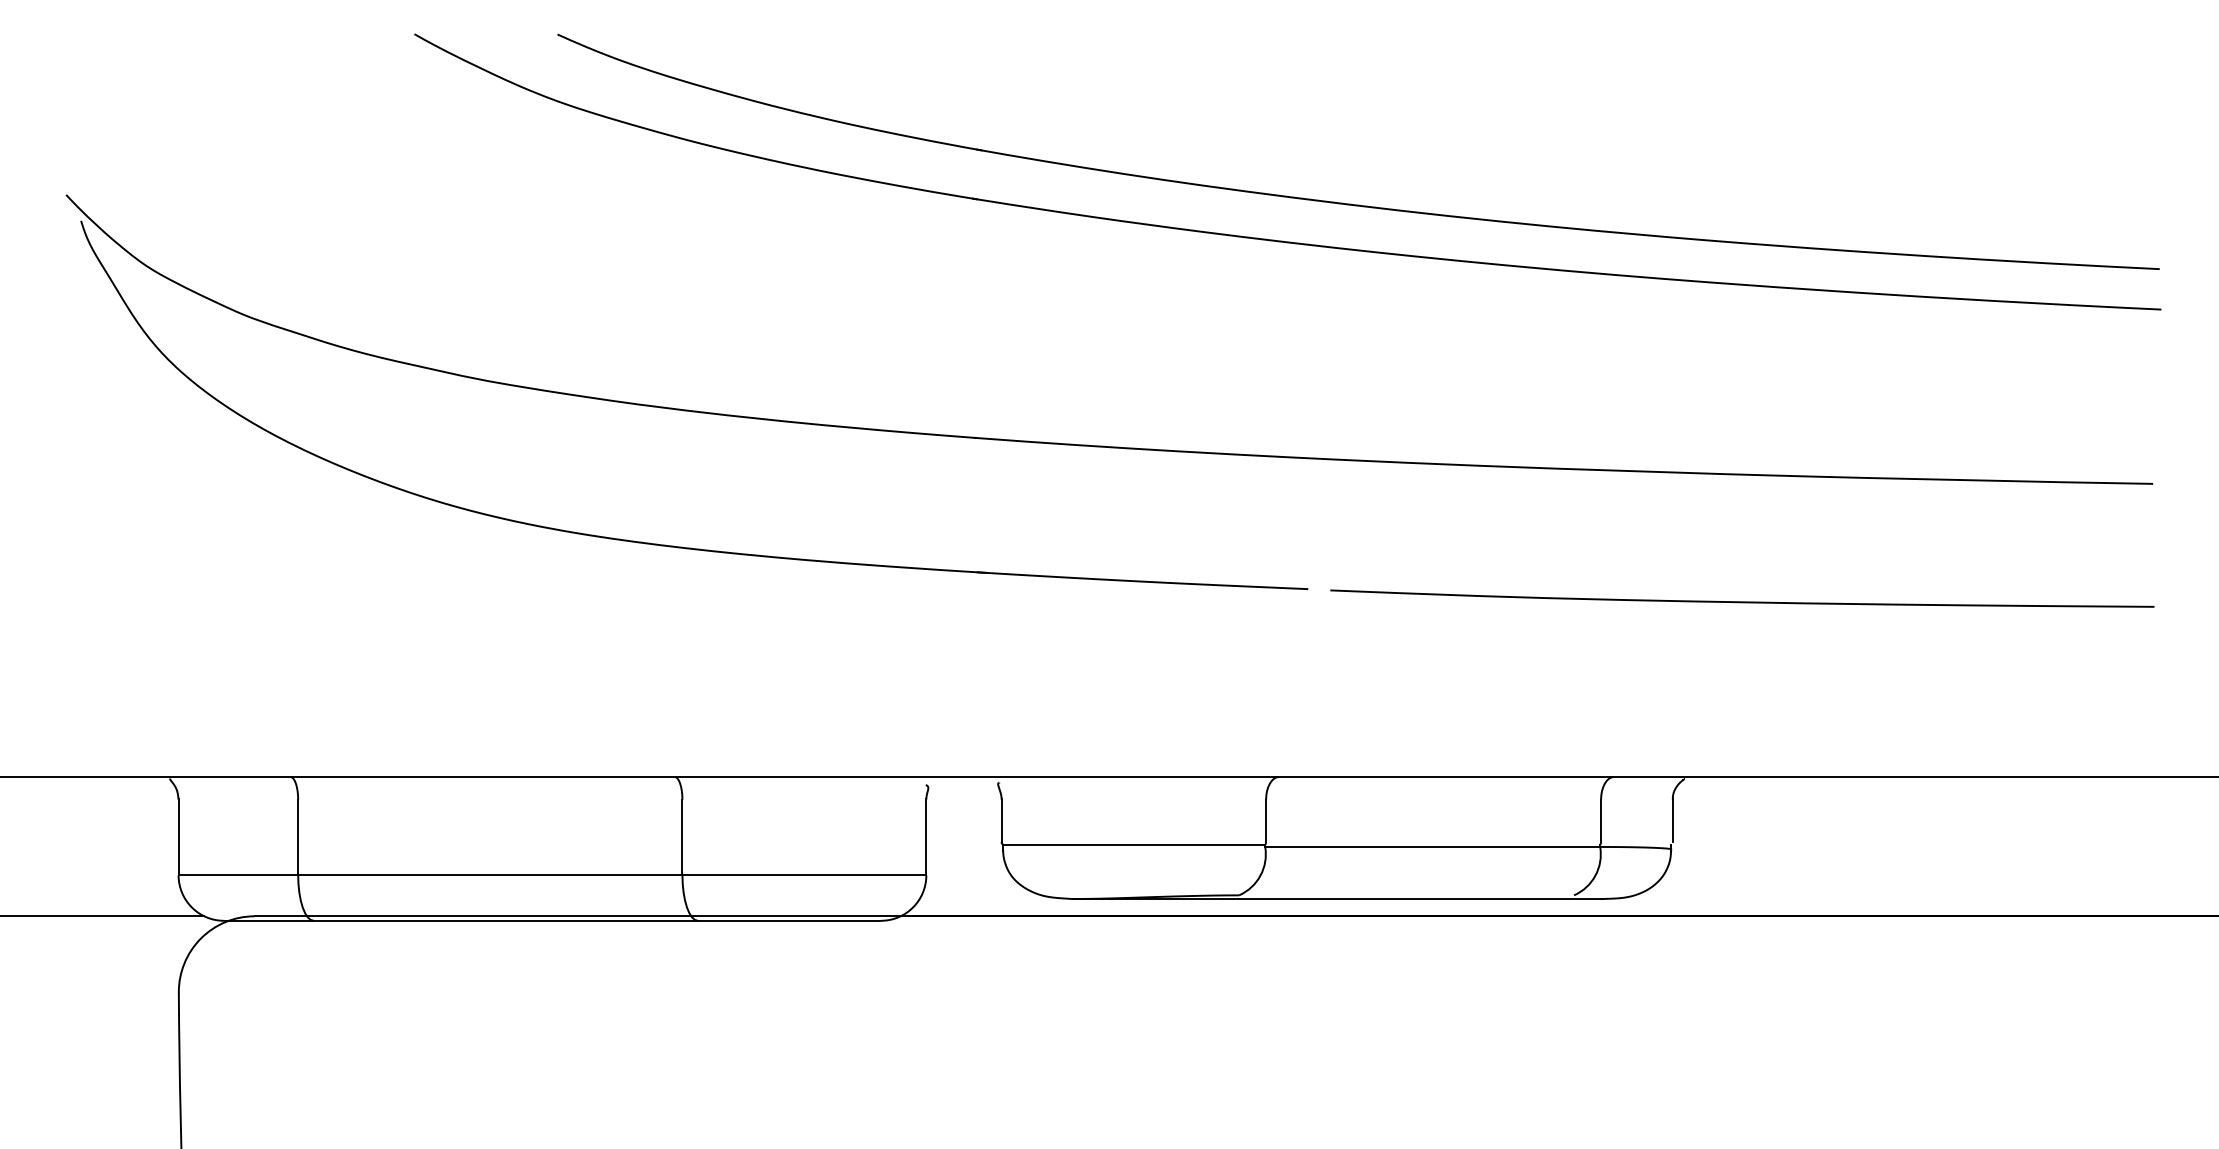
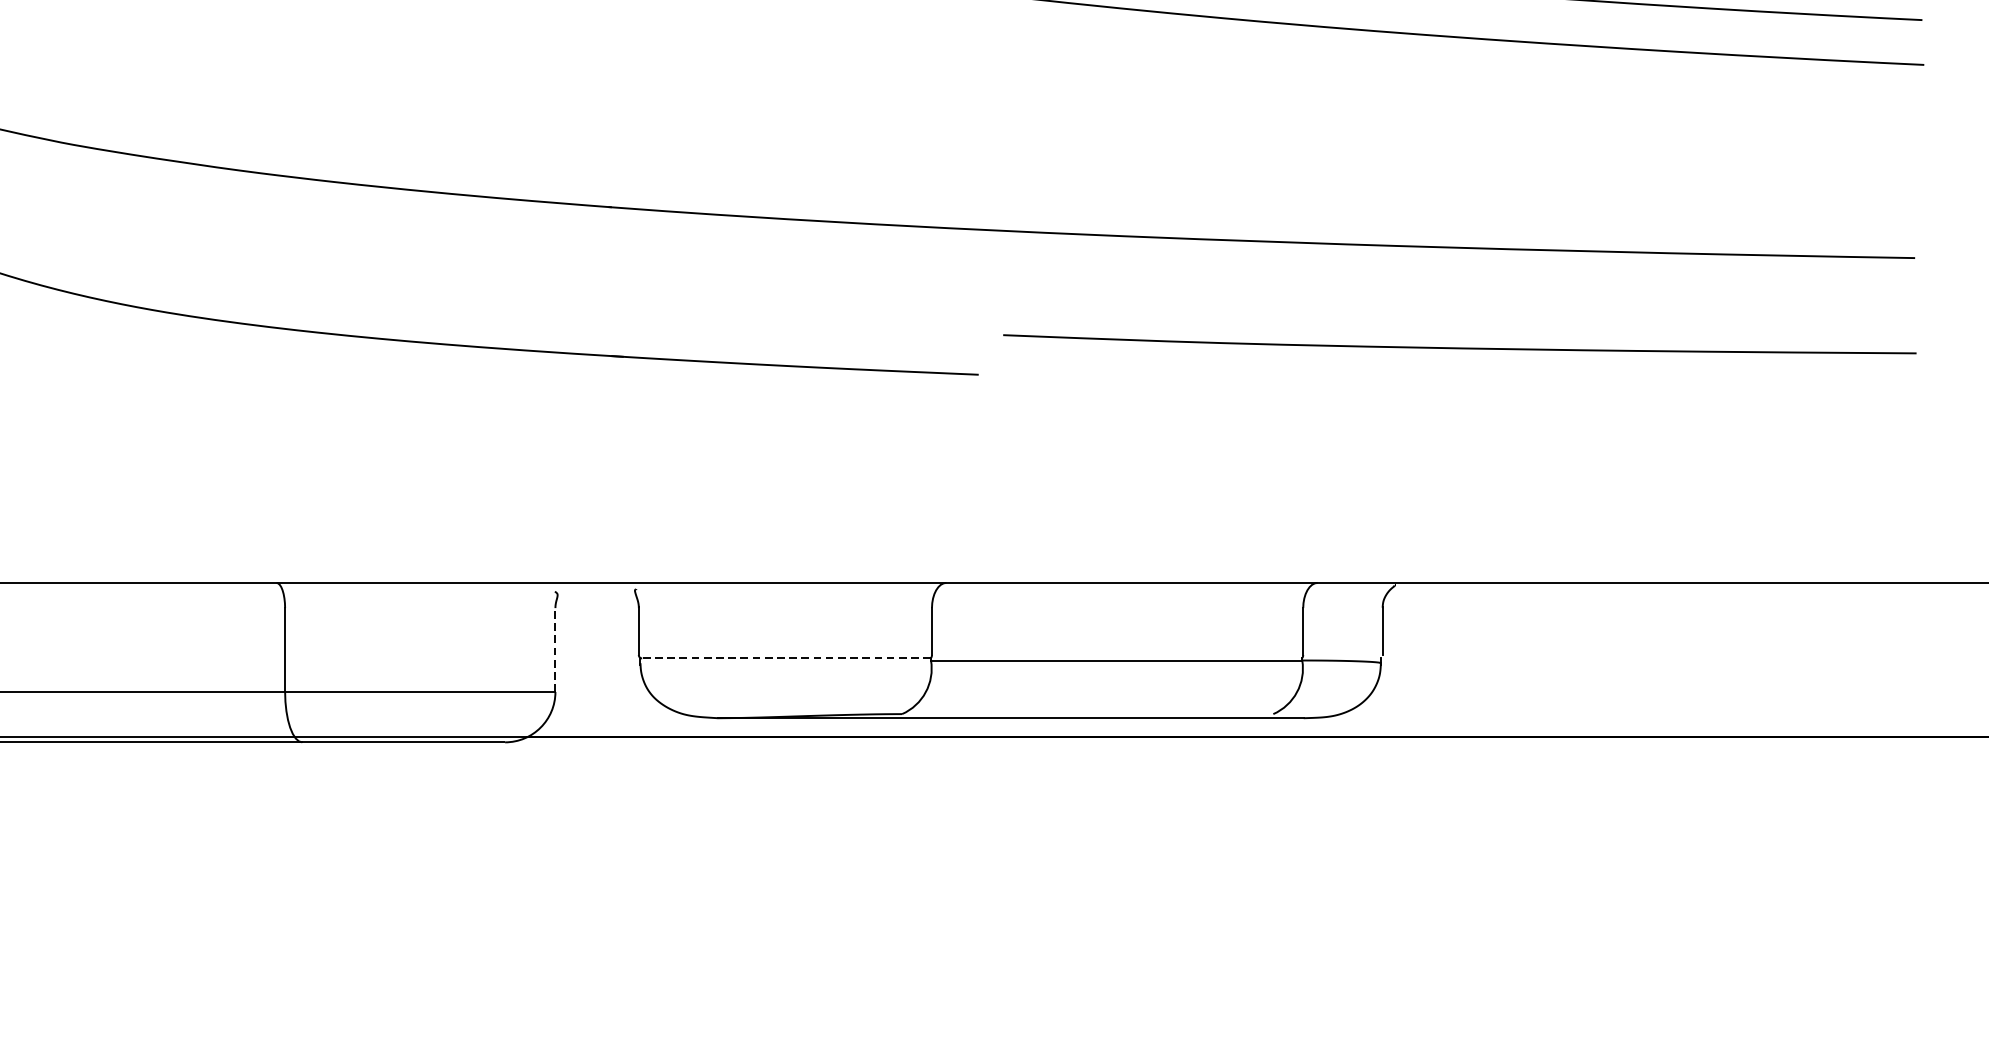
curve: (1742, 601) -> (1459, 347), moved
line: (926, 836) -> (555, 648), solid -> dashed
line: (1133, 845) -> (785, 658), solid -> dashed

